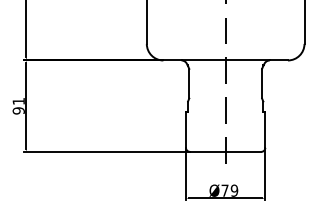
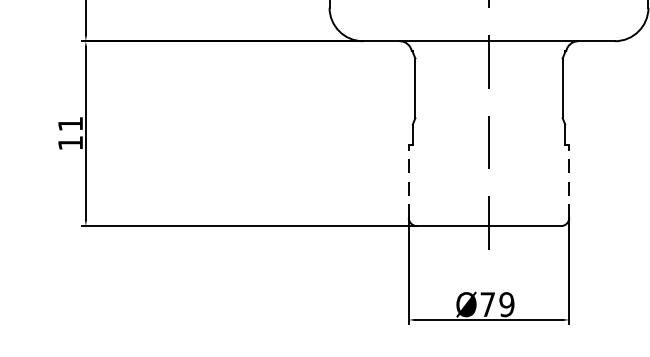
text: (18, 110) -> (70, 142), 91 -> 11
line: (185, 129) -> (407, 180), solid -> dashed
line: (265, 129) -> (569, 180), solid -> dashed

